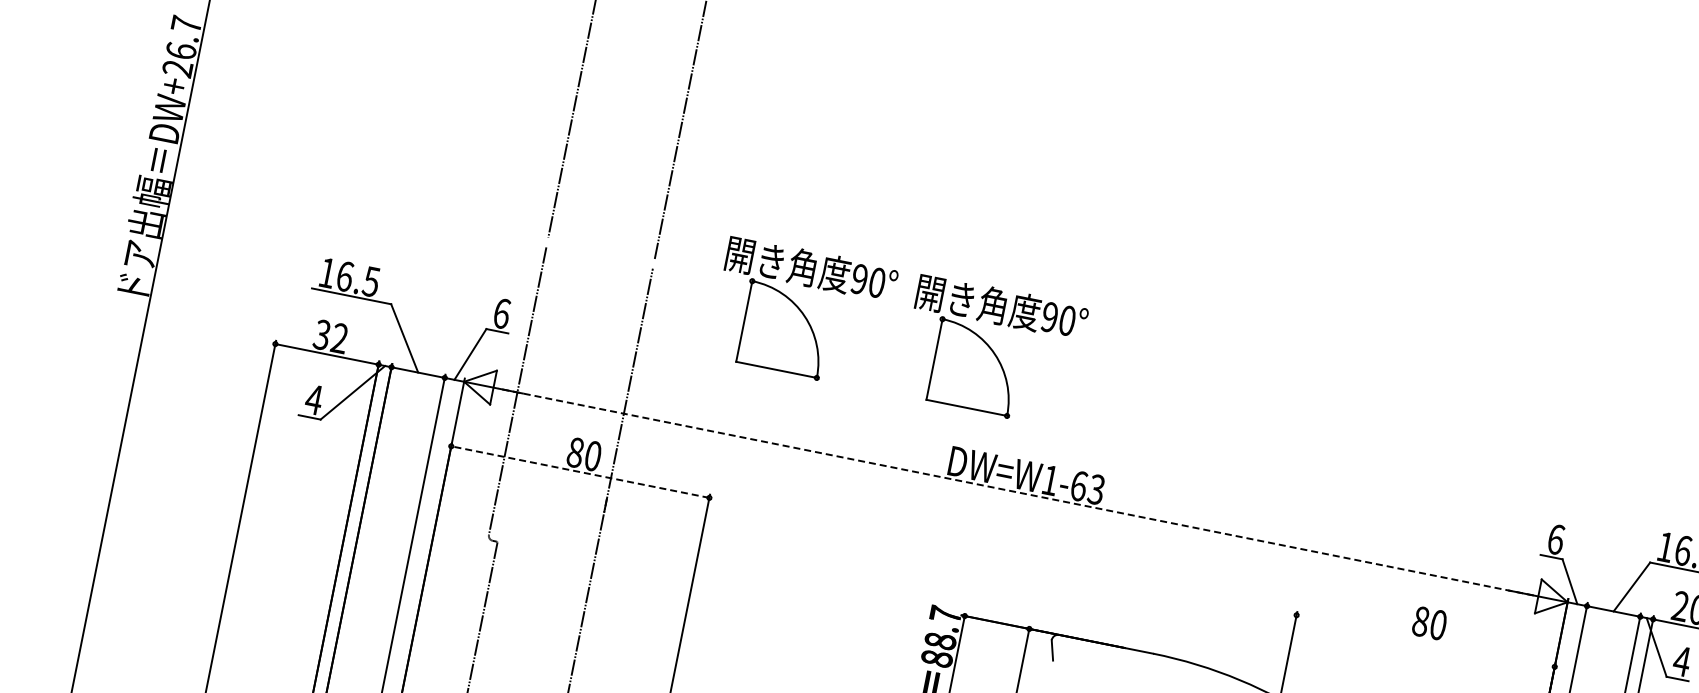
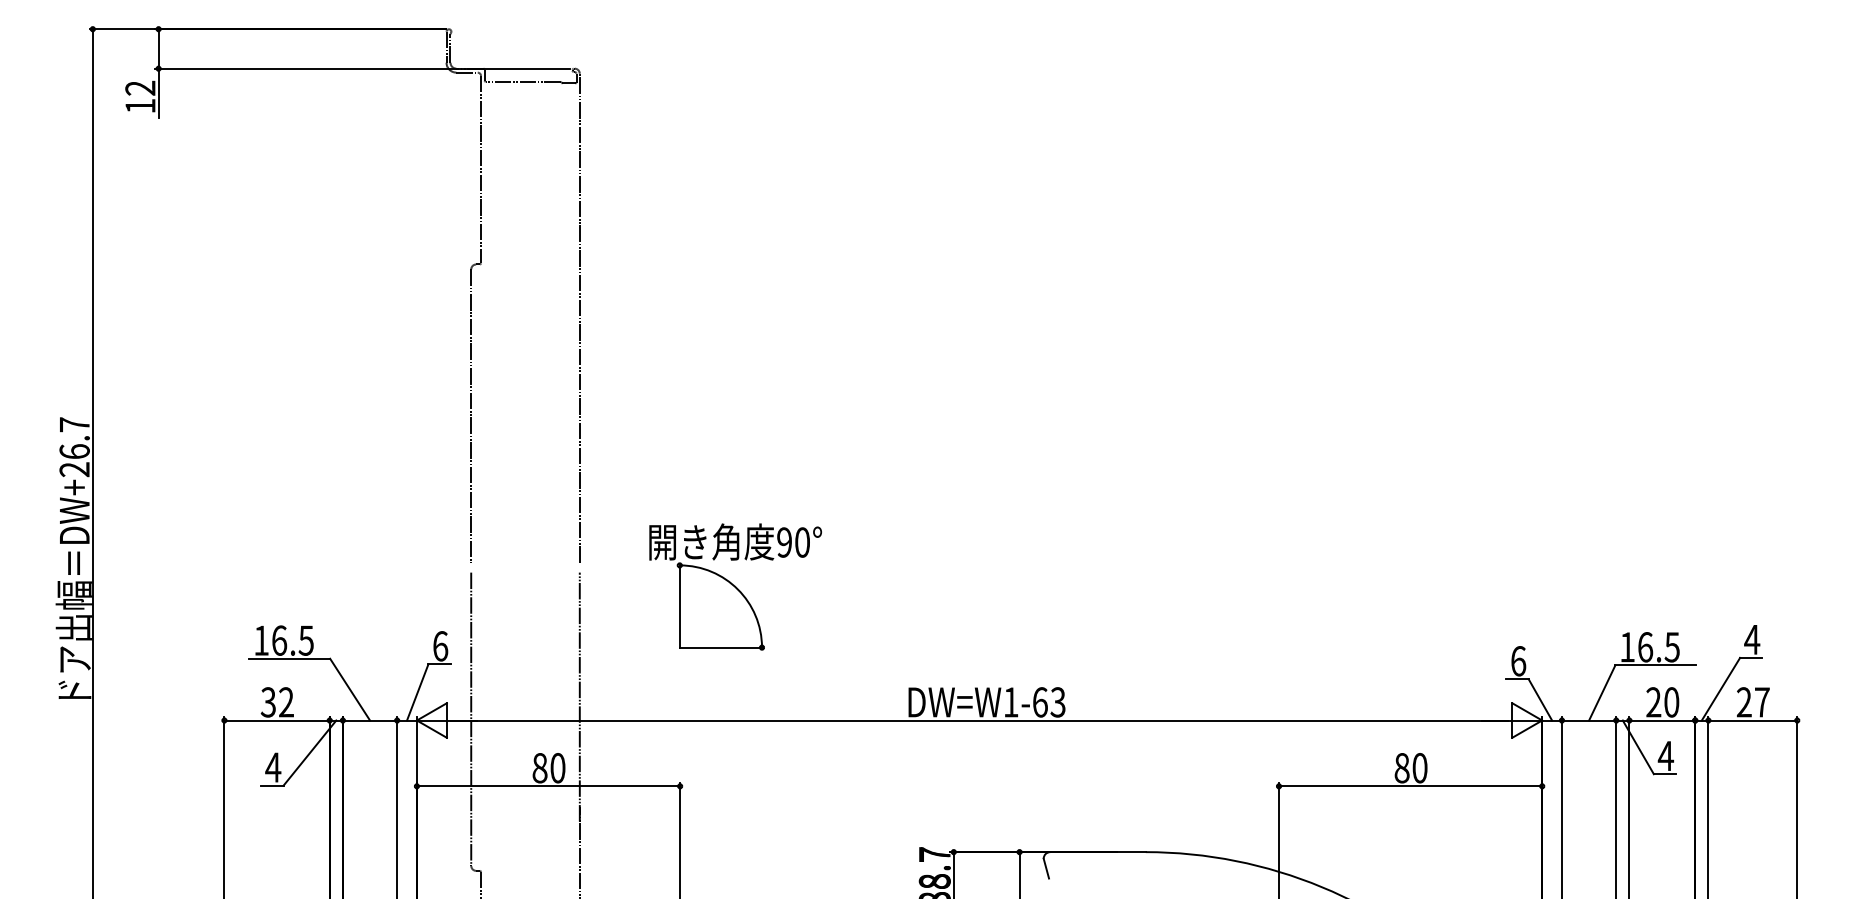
part: (993, 350) -> (929, 586), removed
line: (580, 472) -> (548, 786), dashed -> solid
line: (1015, 492) -> (979, 720), dashed -> solid
line: (1425, 641) -> (1410, 786), added

